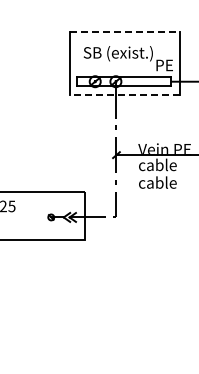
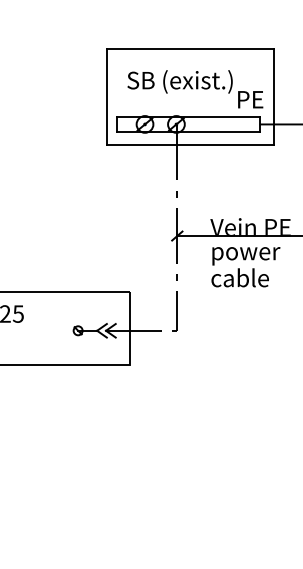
line: (125, 32) -> (191, 49), dashed -> solid
line: (125, 95) -> (191, 145), dashed -> solid
text: (161, 166) -> (245, 253), cable -> power

